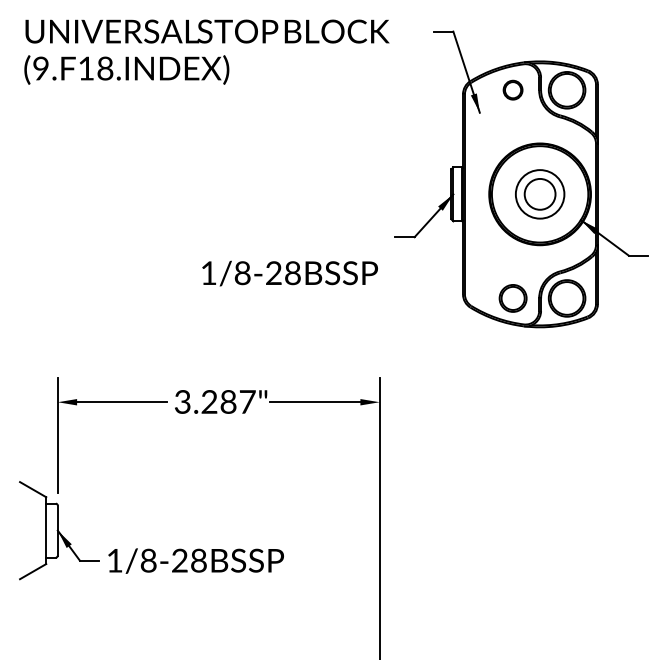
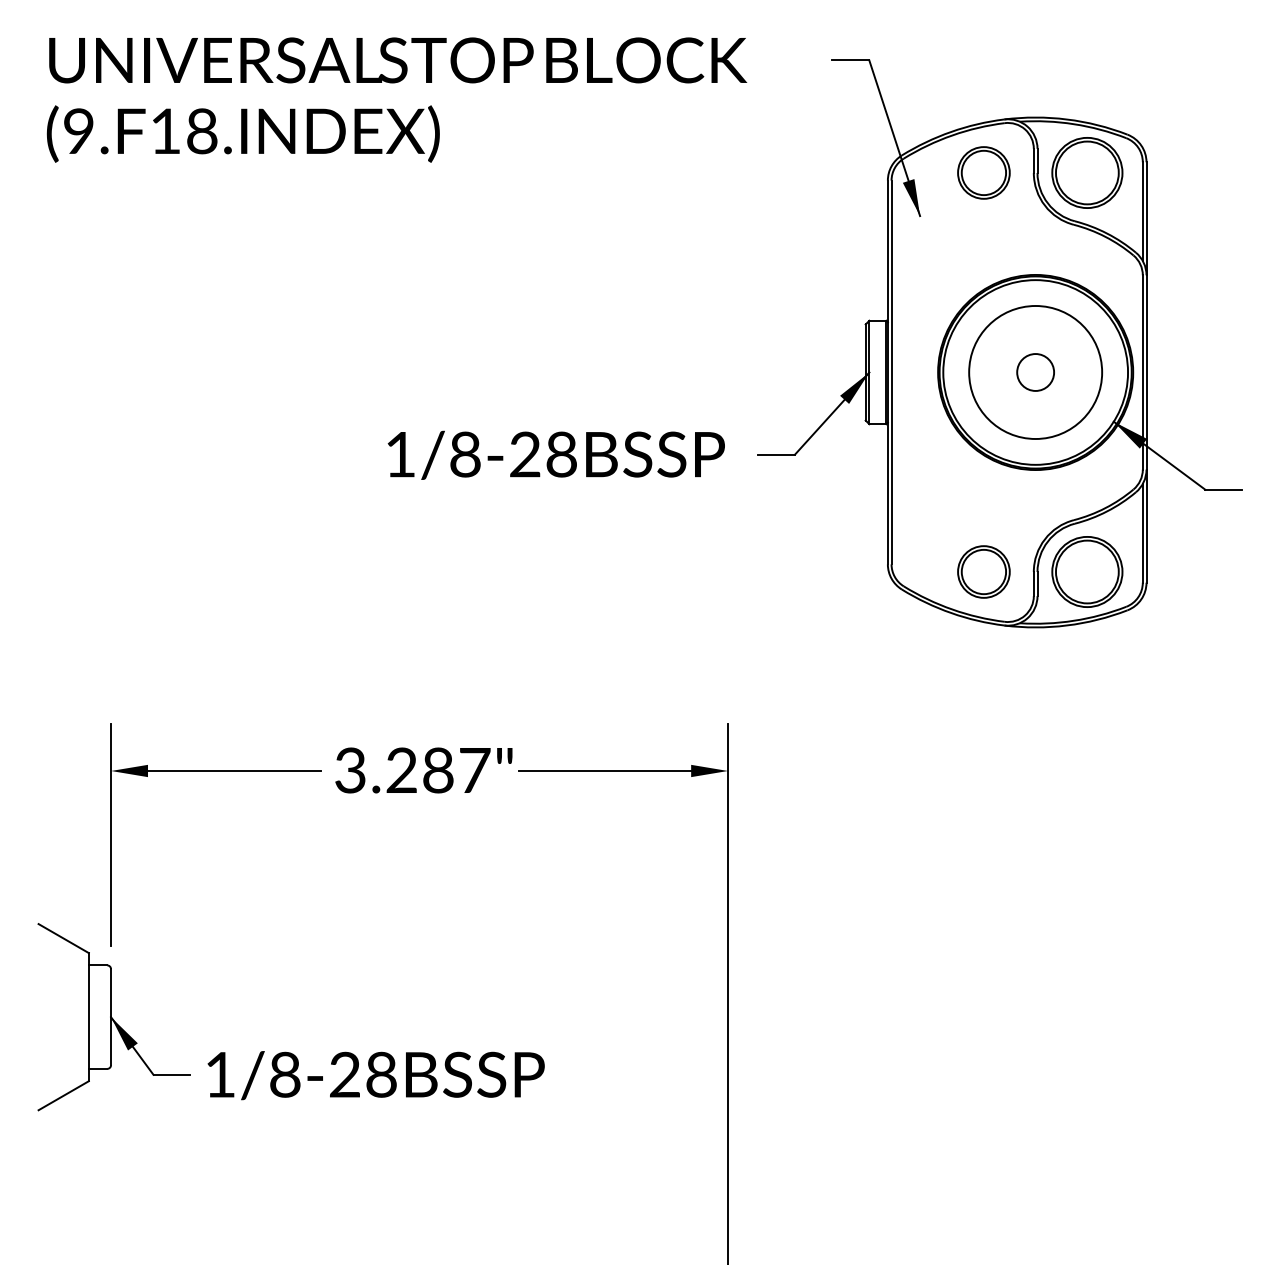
part: (512, 89) -> (982, 171), size x1.43
circle: (539, 194) -> (1034, 372), size x0.62
circle: (539, 194) -> (1034, 372), size x1.43
text: (289, 273) -> (555, 455), moved

